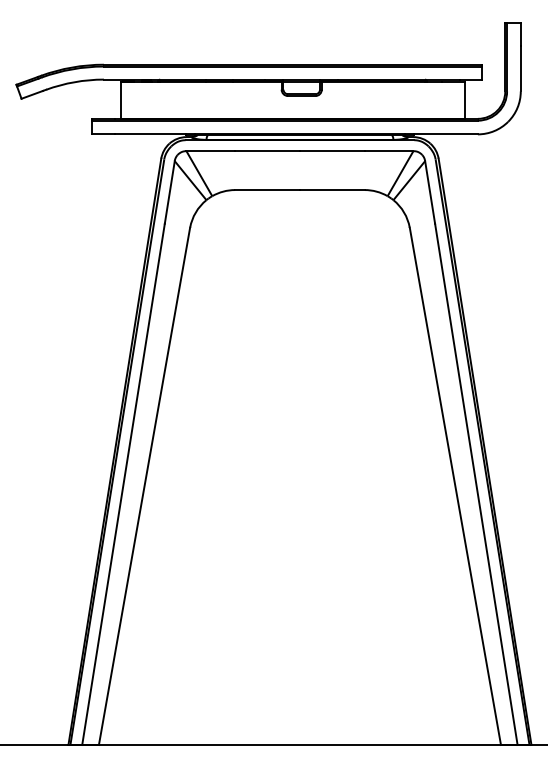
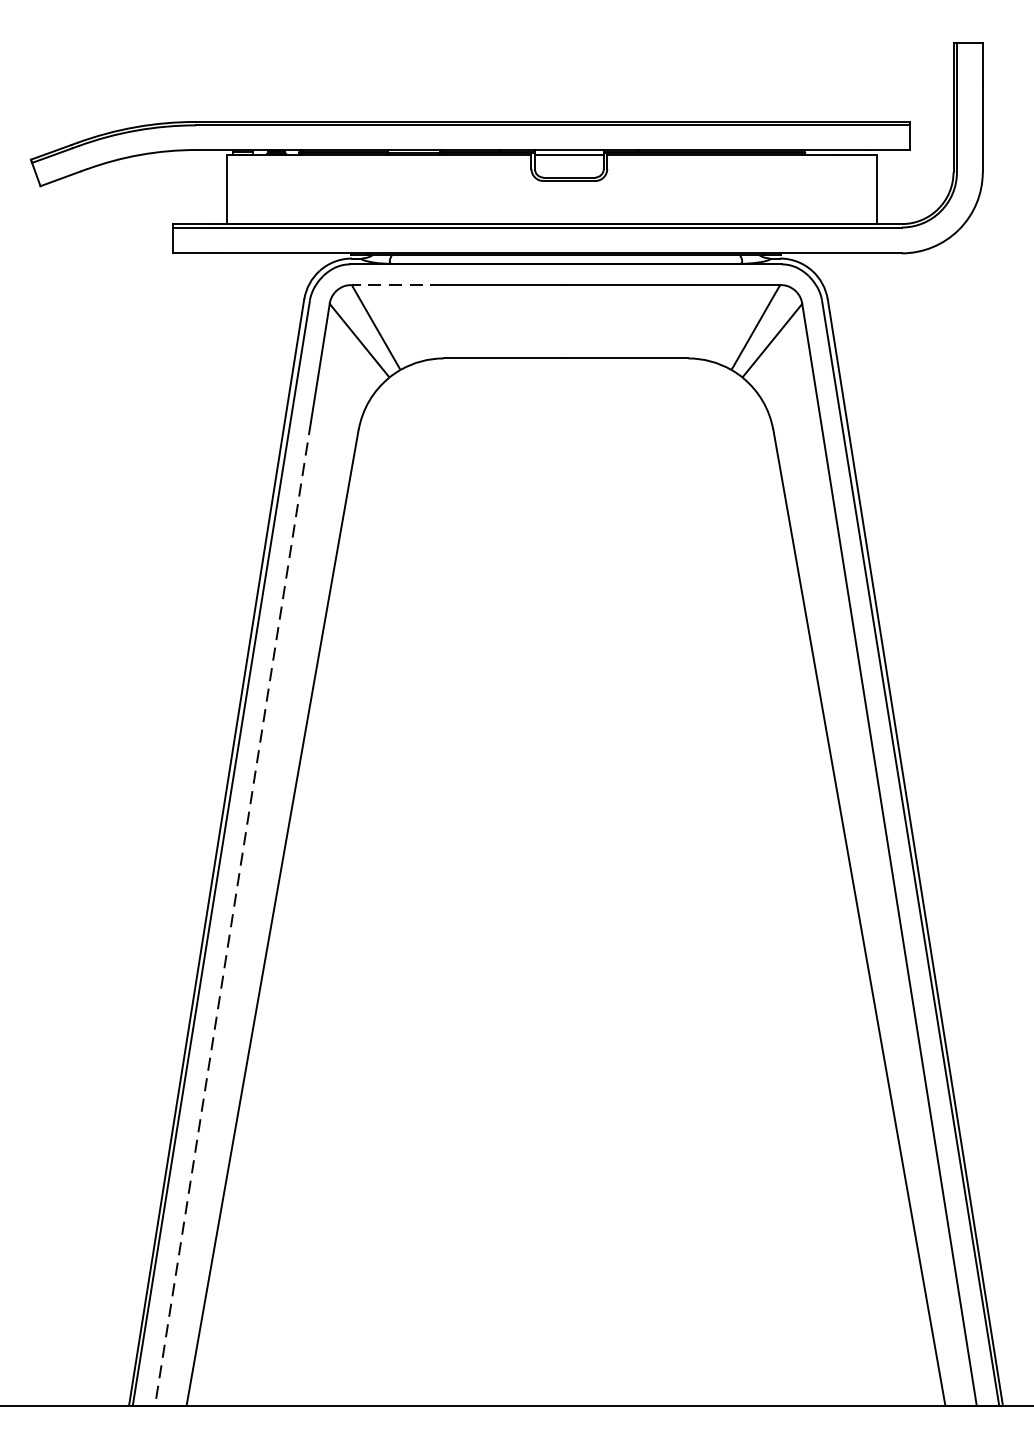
line: (210, 151) -> (397, 285), solid -> dashed
line: (123, 484) -> (232, 914), solid -> dashed

